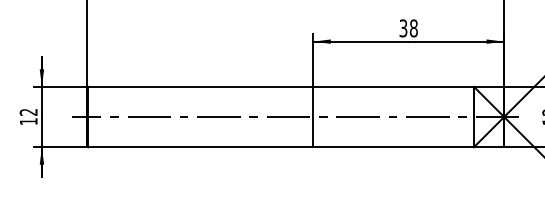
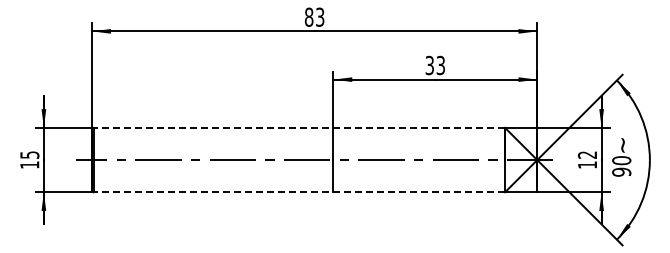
text: (413, 28) -> (440, 65), 38 -> 33
line: (281, 86) -> (299, 127), solid -> dashed
text: (28, 111) -> (29, 154), 12 -> 15
line: (281, 147) -> (299, 192), solid -> dashed

